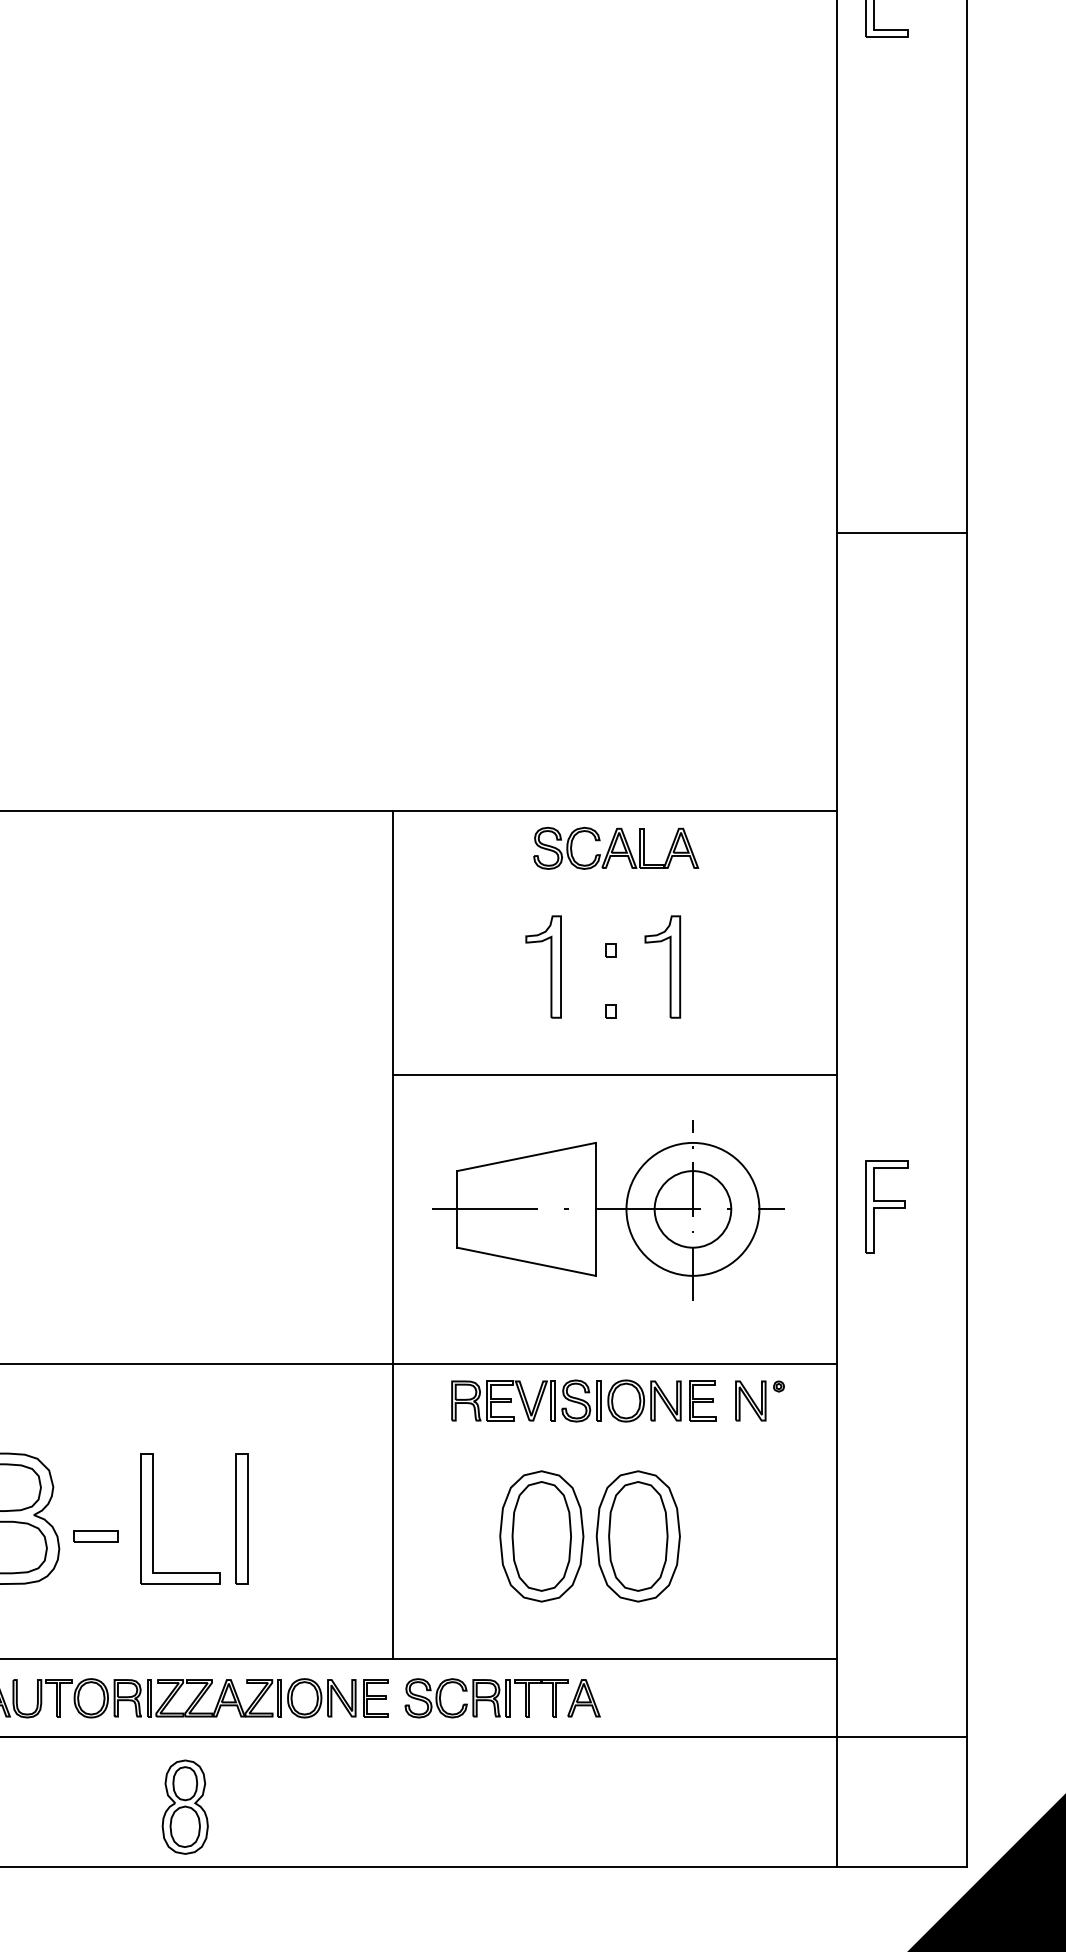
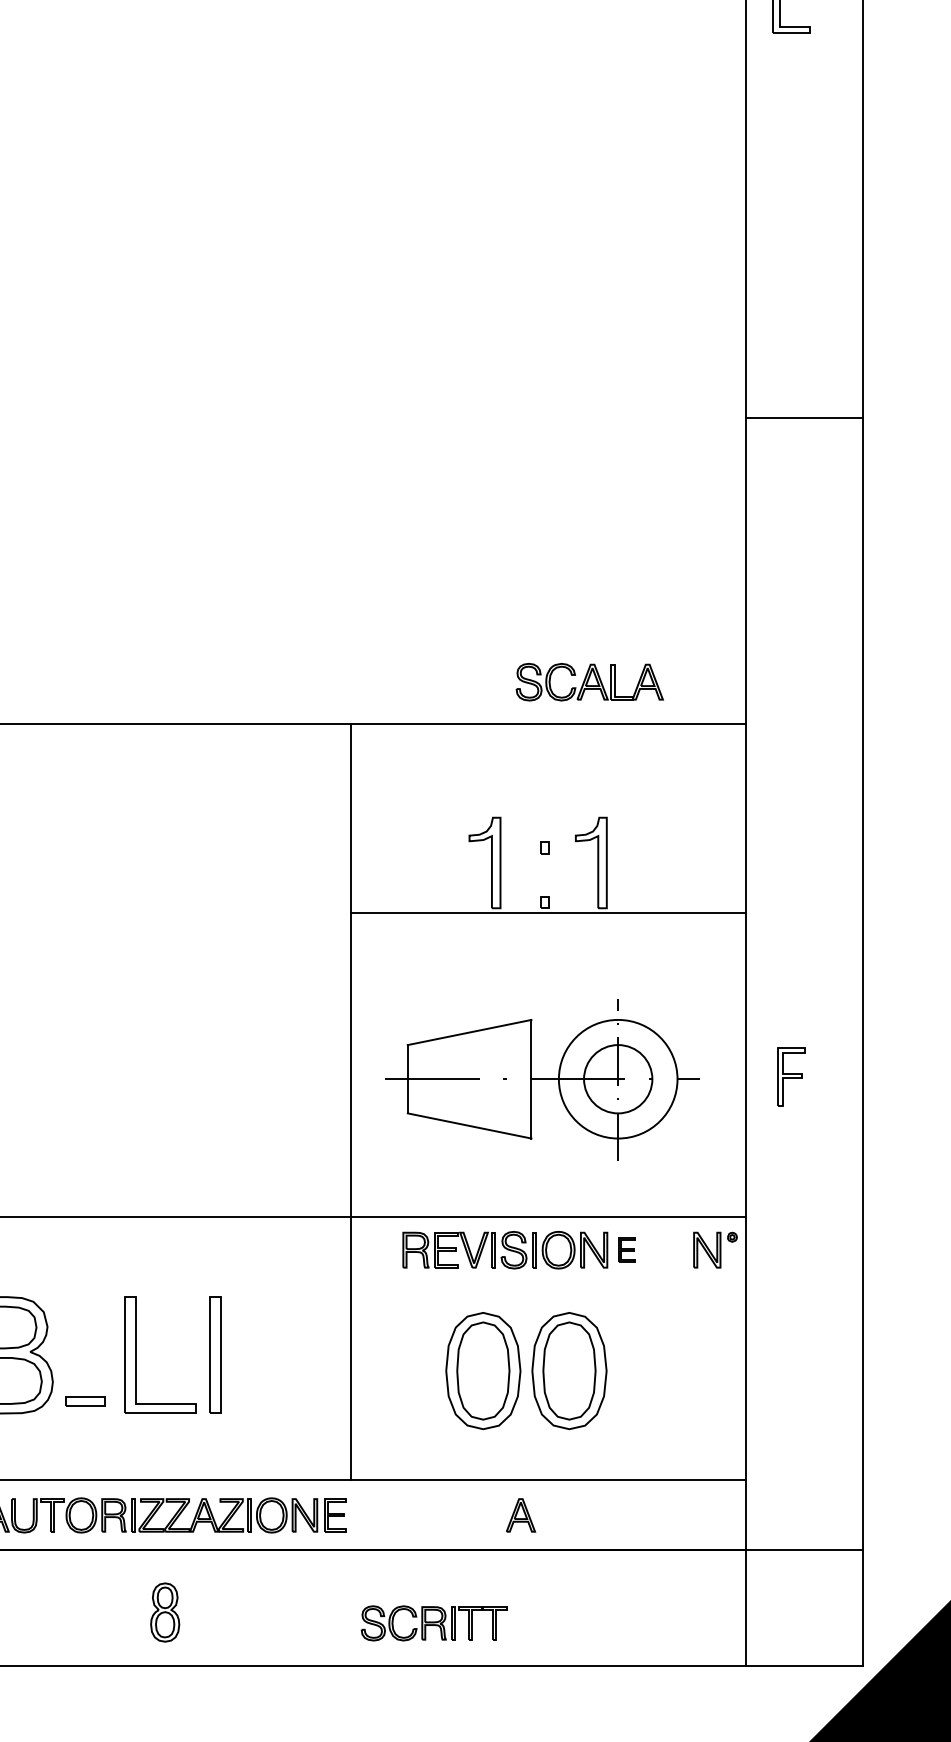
line: (901, 532) -> (804, 418), moved
part: (616, 847) -> (590, 681), moved
line: (614, 1074) -> (548, 912), moved
part: (886, 1206) -> (790, 1076), size x0.7
part: (702, 1400) -> (626, 1249), size x0.7
part: (759, 1400) -> (715, 1249), moved
part: (95, 1536) -> (85, 1401), moved
part: (486, 1698) -> (434, 1623), moved
part: (184, 1806) -> (164, 1611), size x0.7

